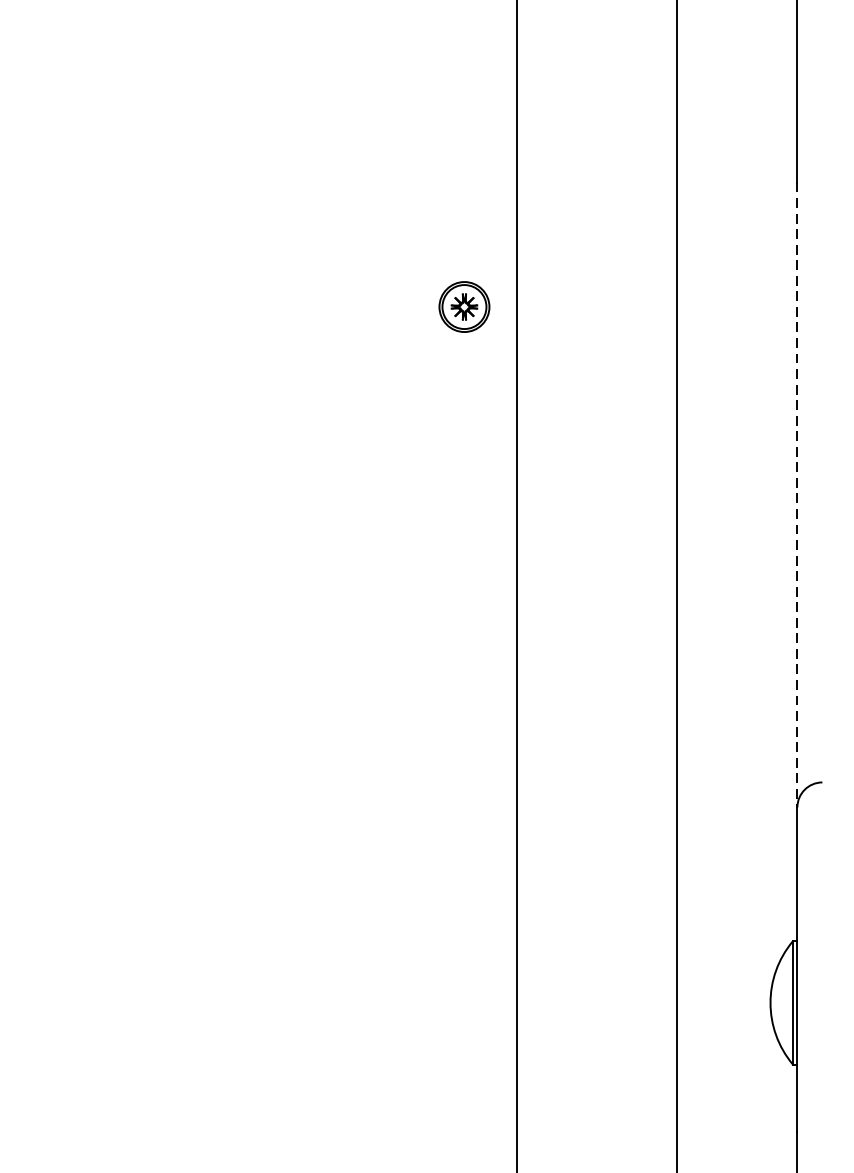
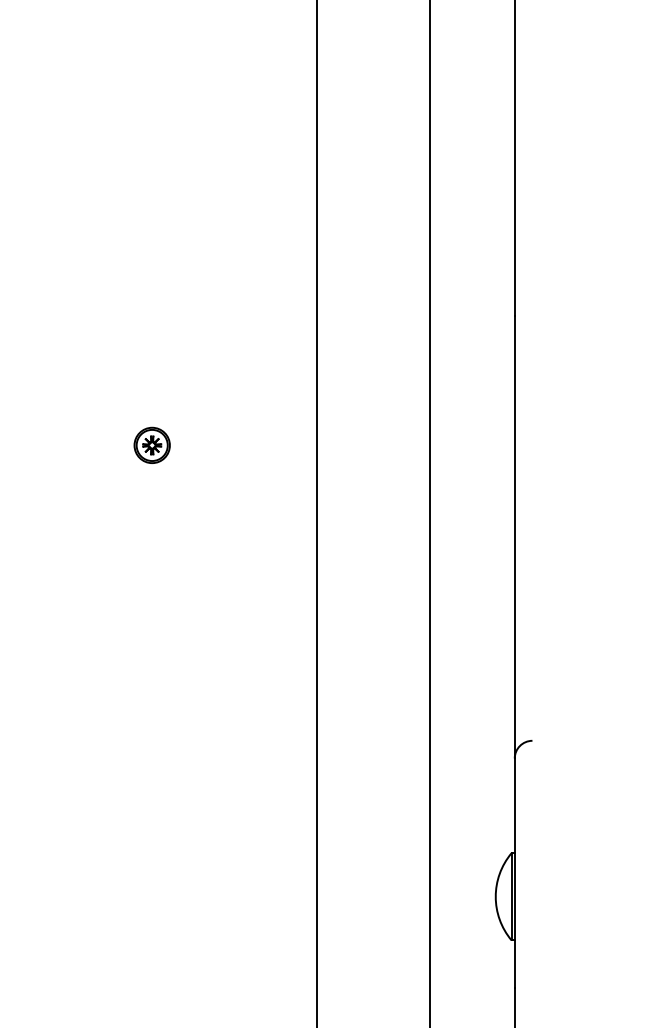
part: (463, 305) -> (151, 444), moved
line: (797, 495) -> (514, 537), dashed -> solid

